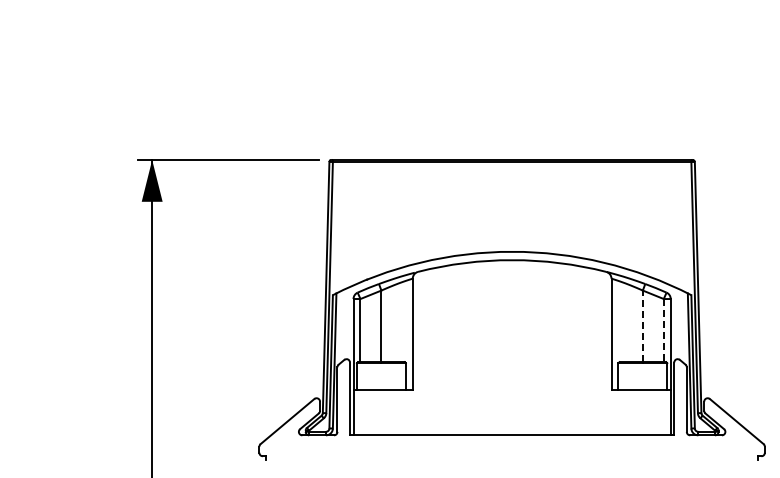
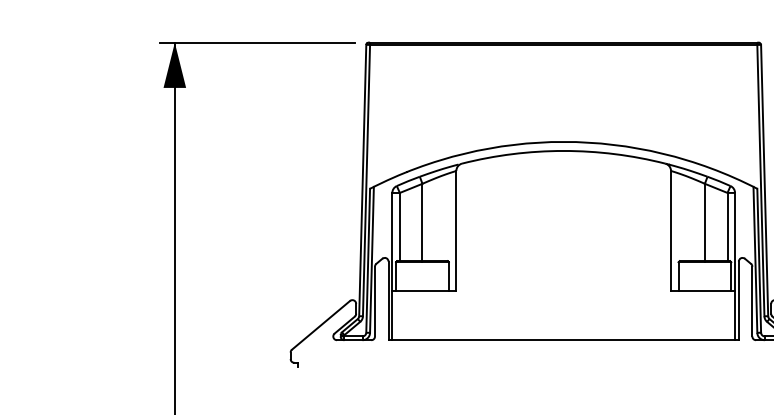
line: (642, 326) -> (704, 222), dashed -> solid
line: (663, 330) -> (727, 226), dashed -> solid

